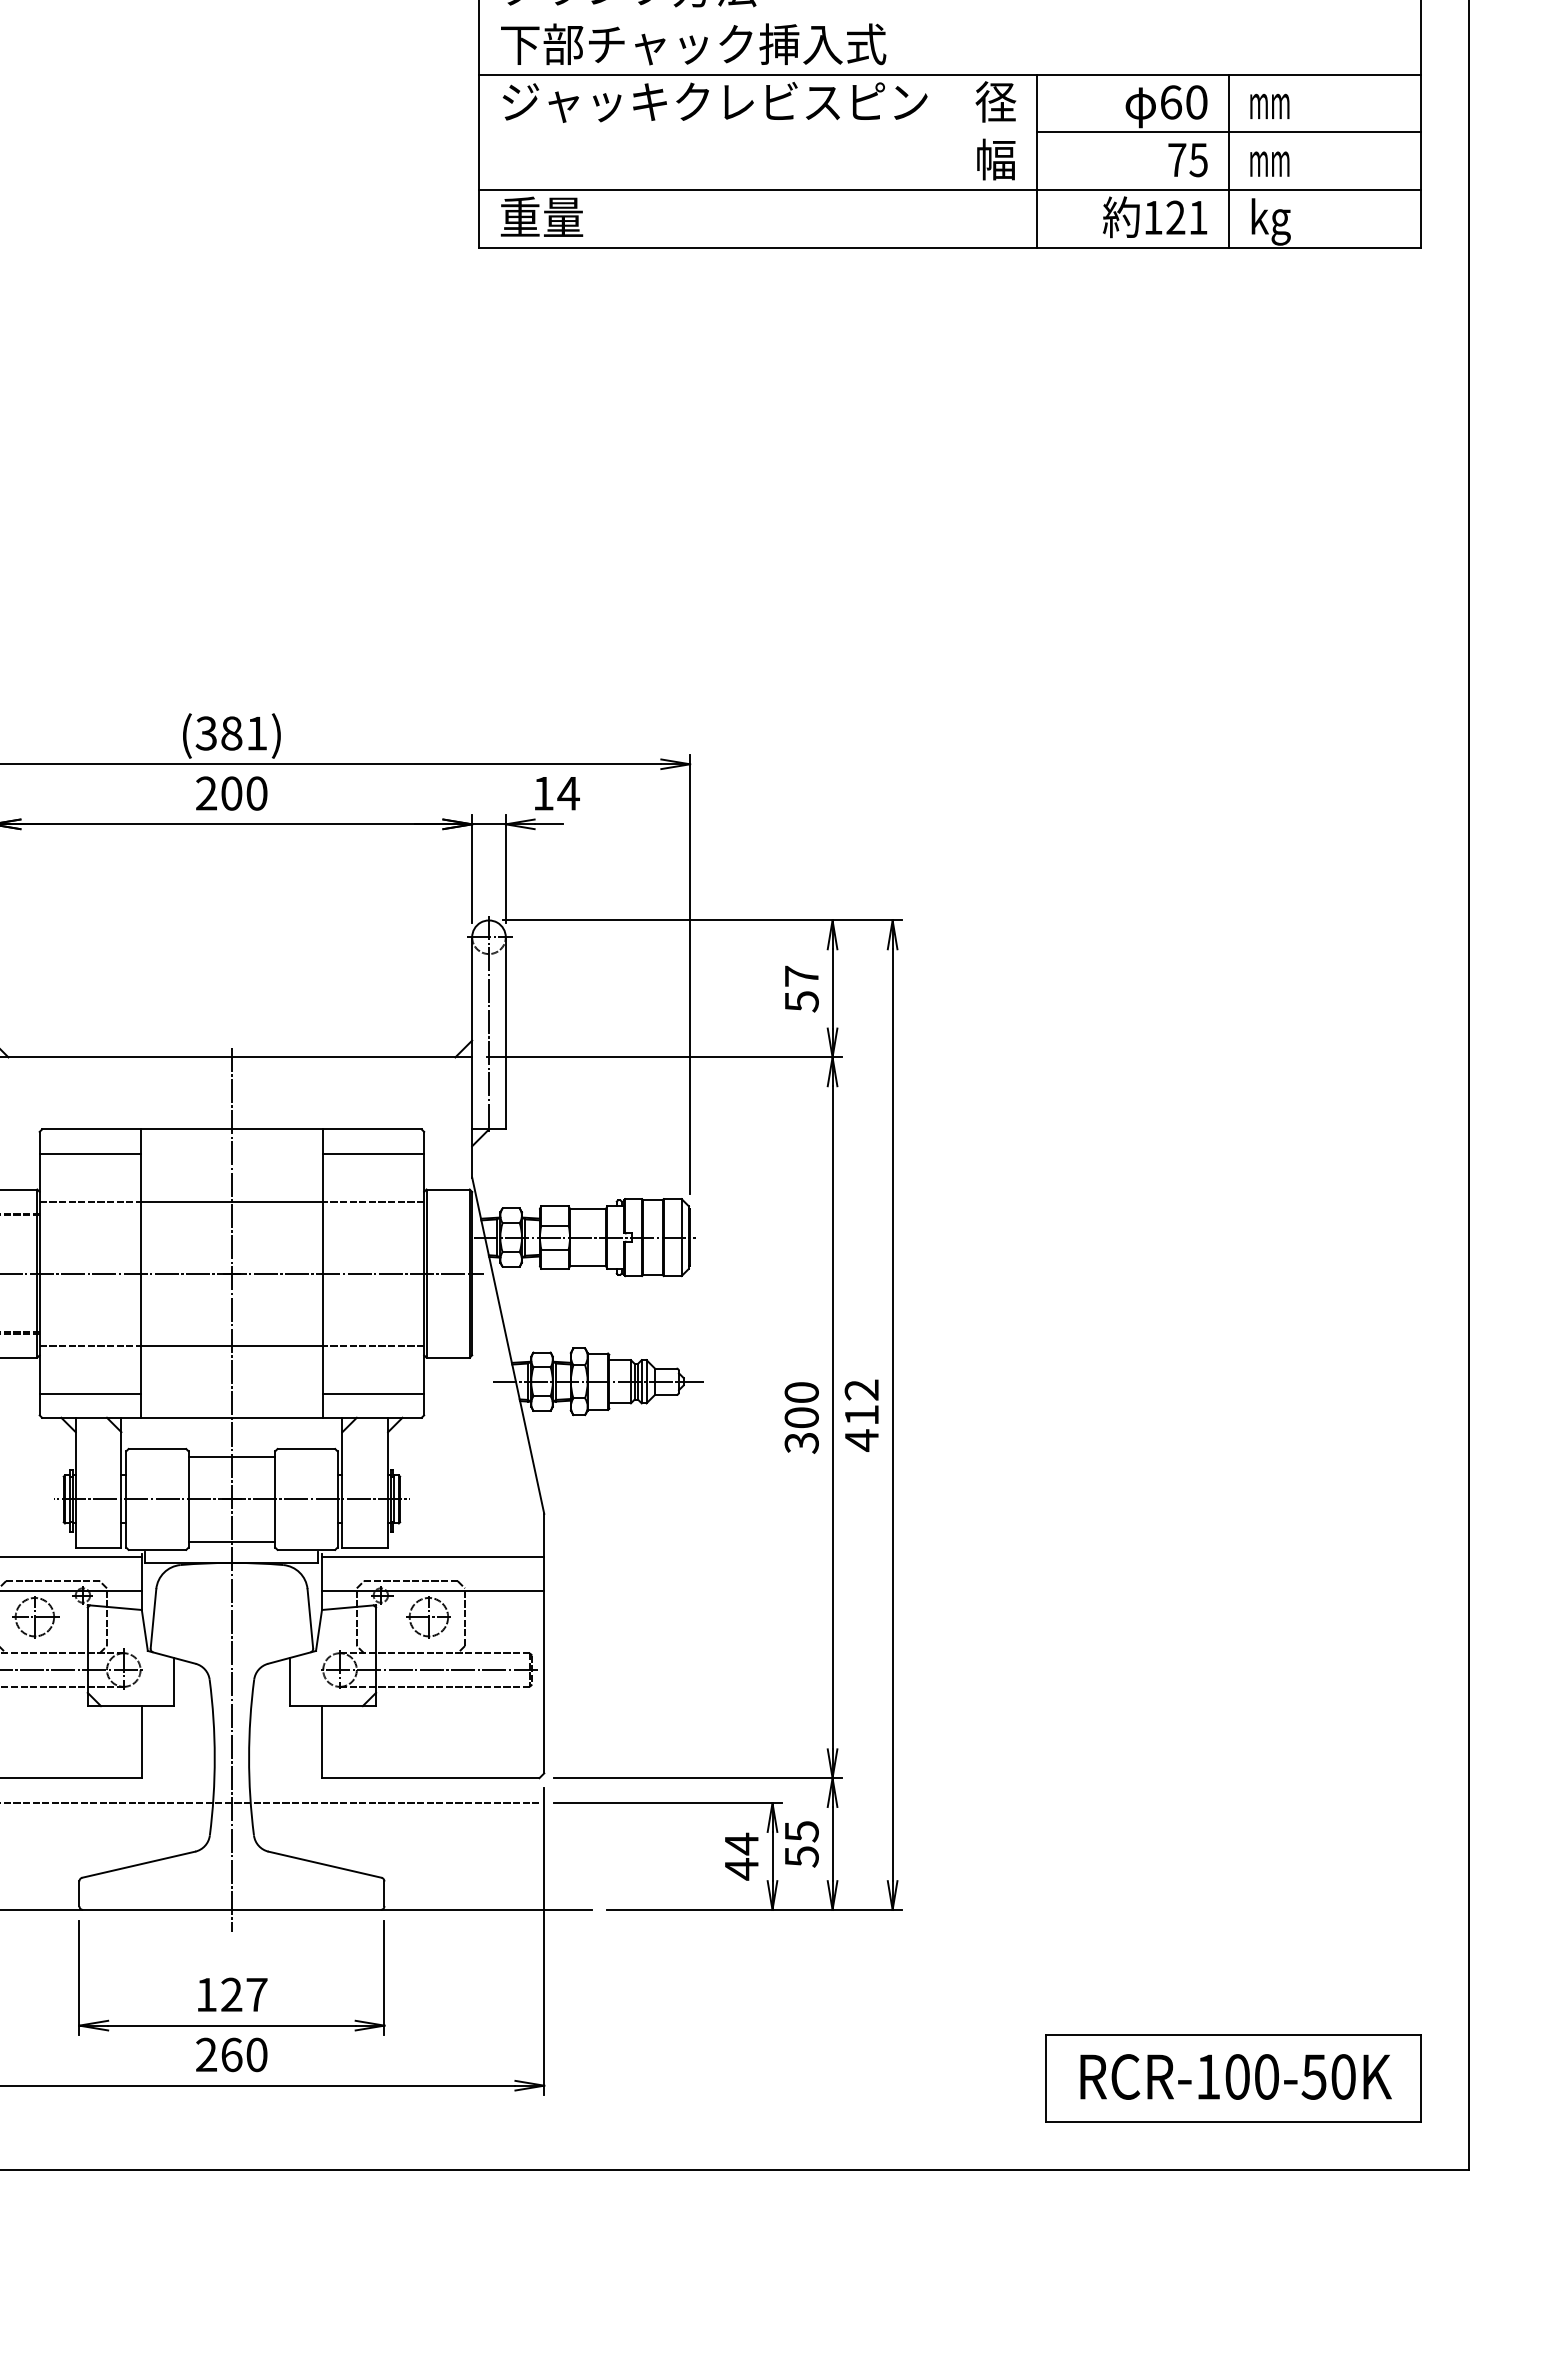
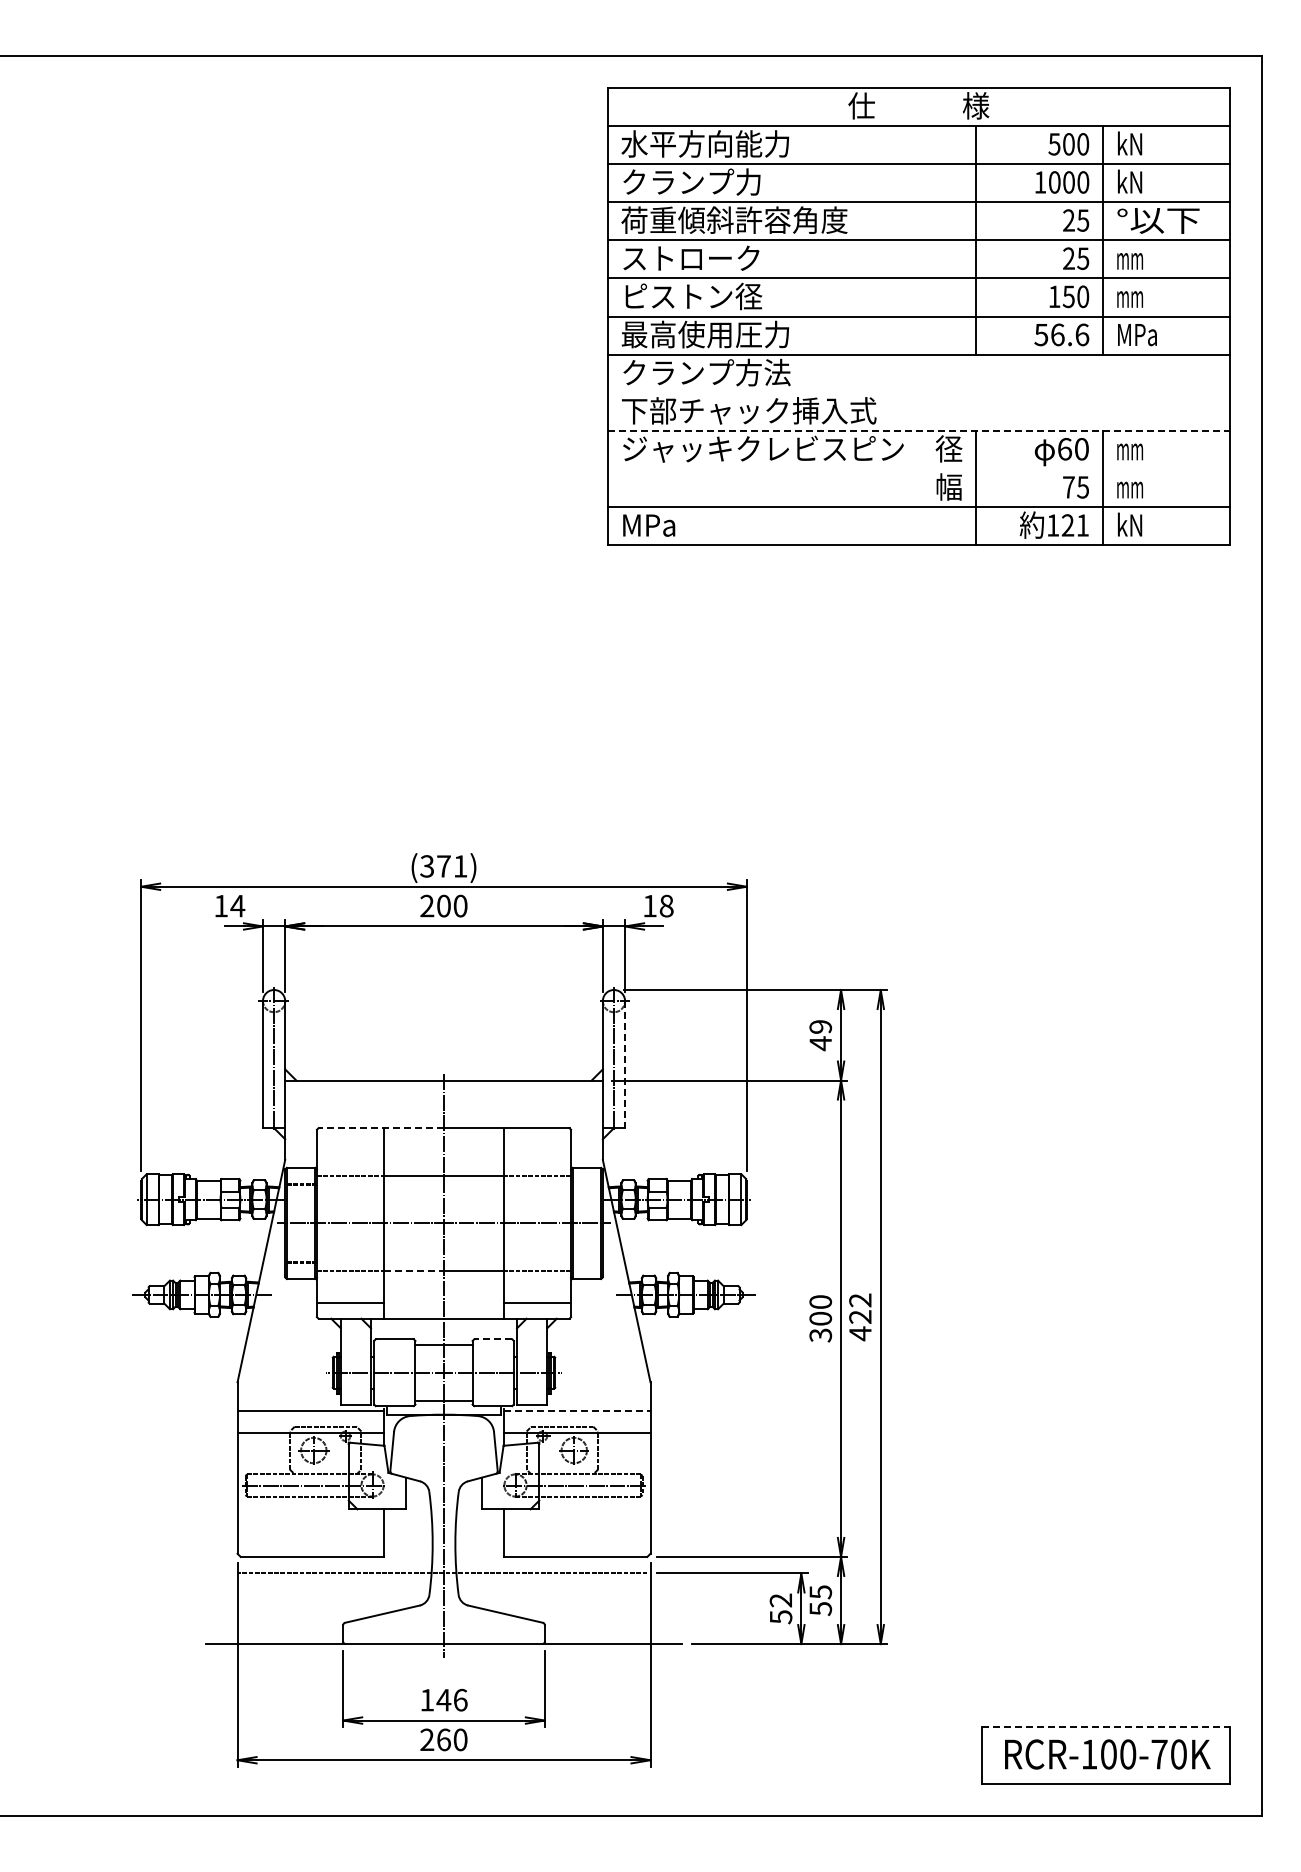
line: (951, 74) -> (919, 430), solid -> dashed
line: (1229, 133) -> (1103, 469), removed
text: (541, 216) -> (648, 524), 重量 -> MPa
text: (1270, 220) -> (1130, 527), kg -> kN
text: (231, 733) -> (443, 866), (381) -> (371)
text: (568, 792) -> (666, 905), 14 -> 18
text: (801, 989) -> (820, 1035), 57 -> 49
line: (506, 1033) -> (625, 1064), solid -> dashed
line: (137, 1129) -> (381, 1128), solid -> dashed
line: (88, 1154) -> (349, 1144), removed
line: (373, 1154) -> (537, 1144), removed
line: (187, 1346) -> (414, 1271), solid -> dashed
text: (861, 1414) -> (860, 1316), 412 -> 422
line: (305, 1449) -> (492, 1339), solid -> dashed
line: (433, 1556) -> (577, 1410), solid -> dashed
text: (740, 1856) -> (780, 1608), 44 -> 52
text: (243, 1993) -> (451, 1699), 127 -> 146
line: (1234, 2034) -> (1106, 1726), solid -> dashed
text: (1314, 2076) -> (1159, 1754), RCR-100-50K -> RCR-100-70K

